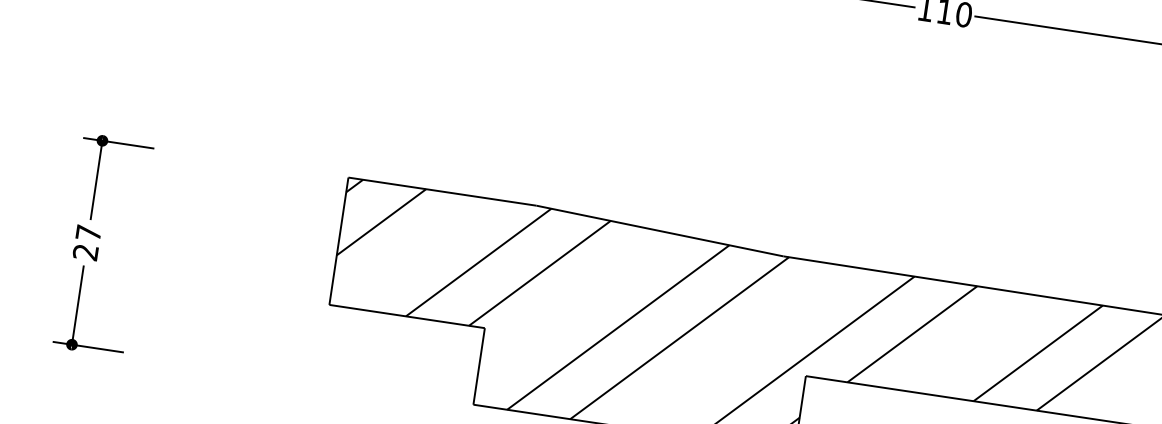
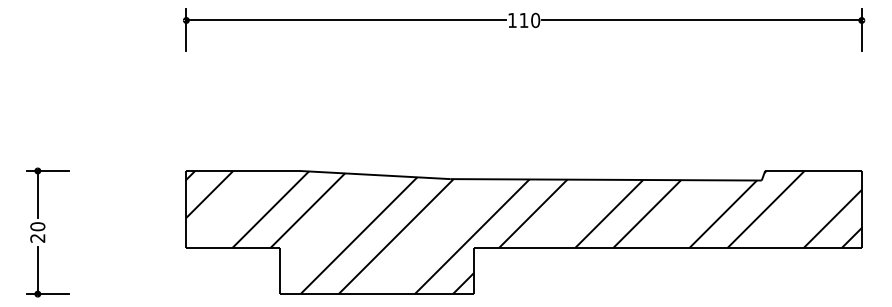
text: (88, 232) -> (37, 226), 27 -> 20

